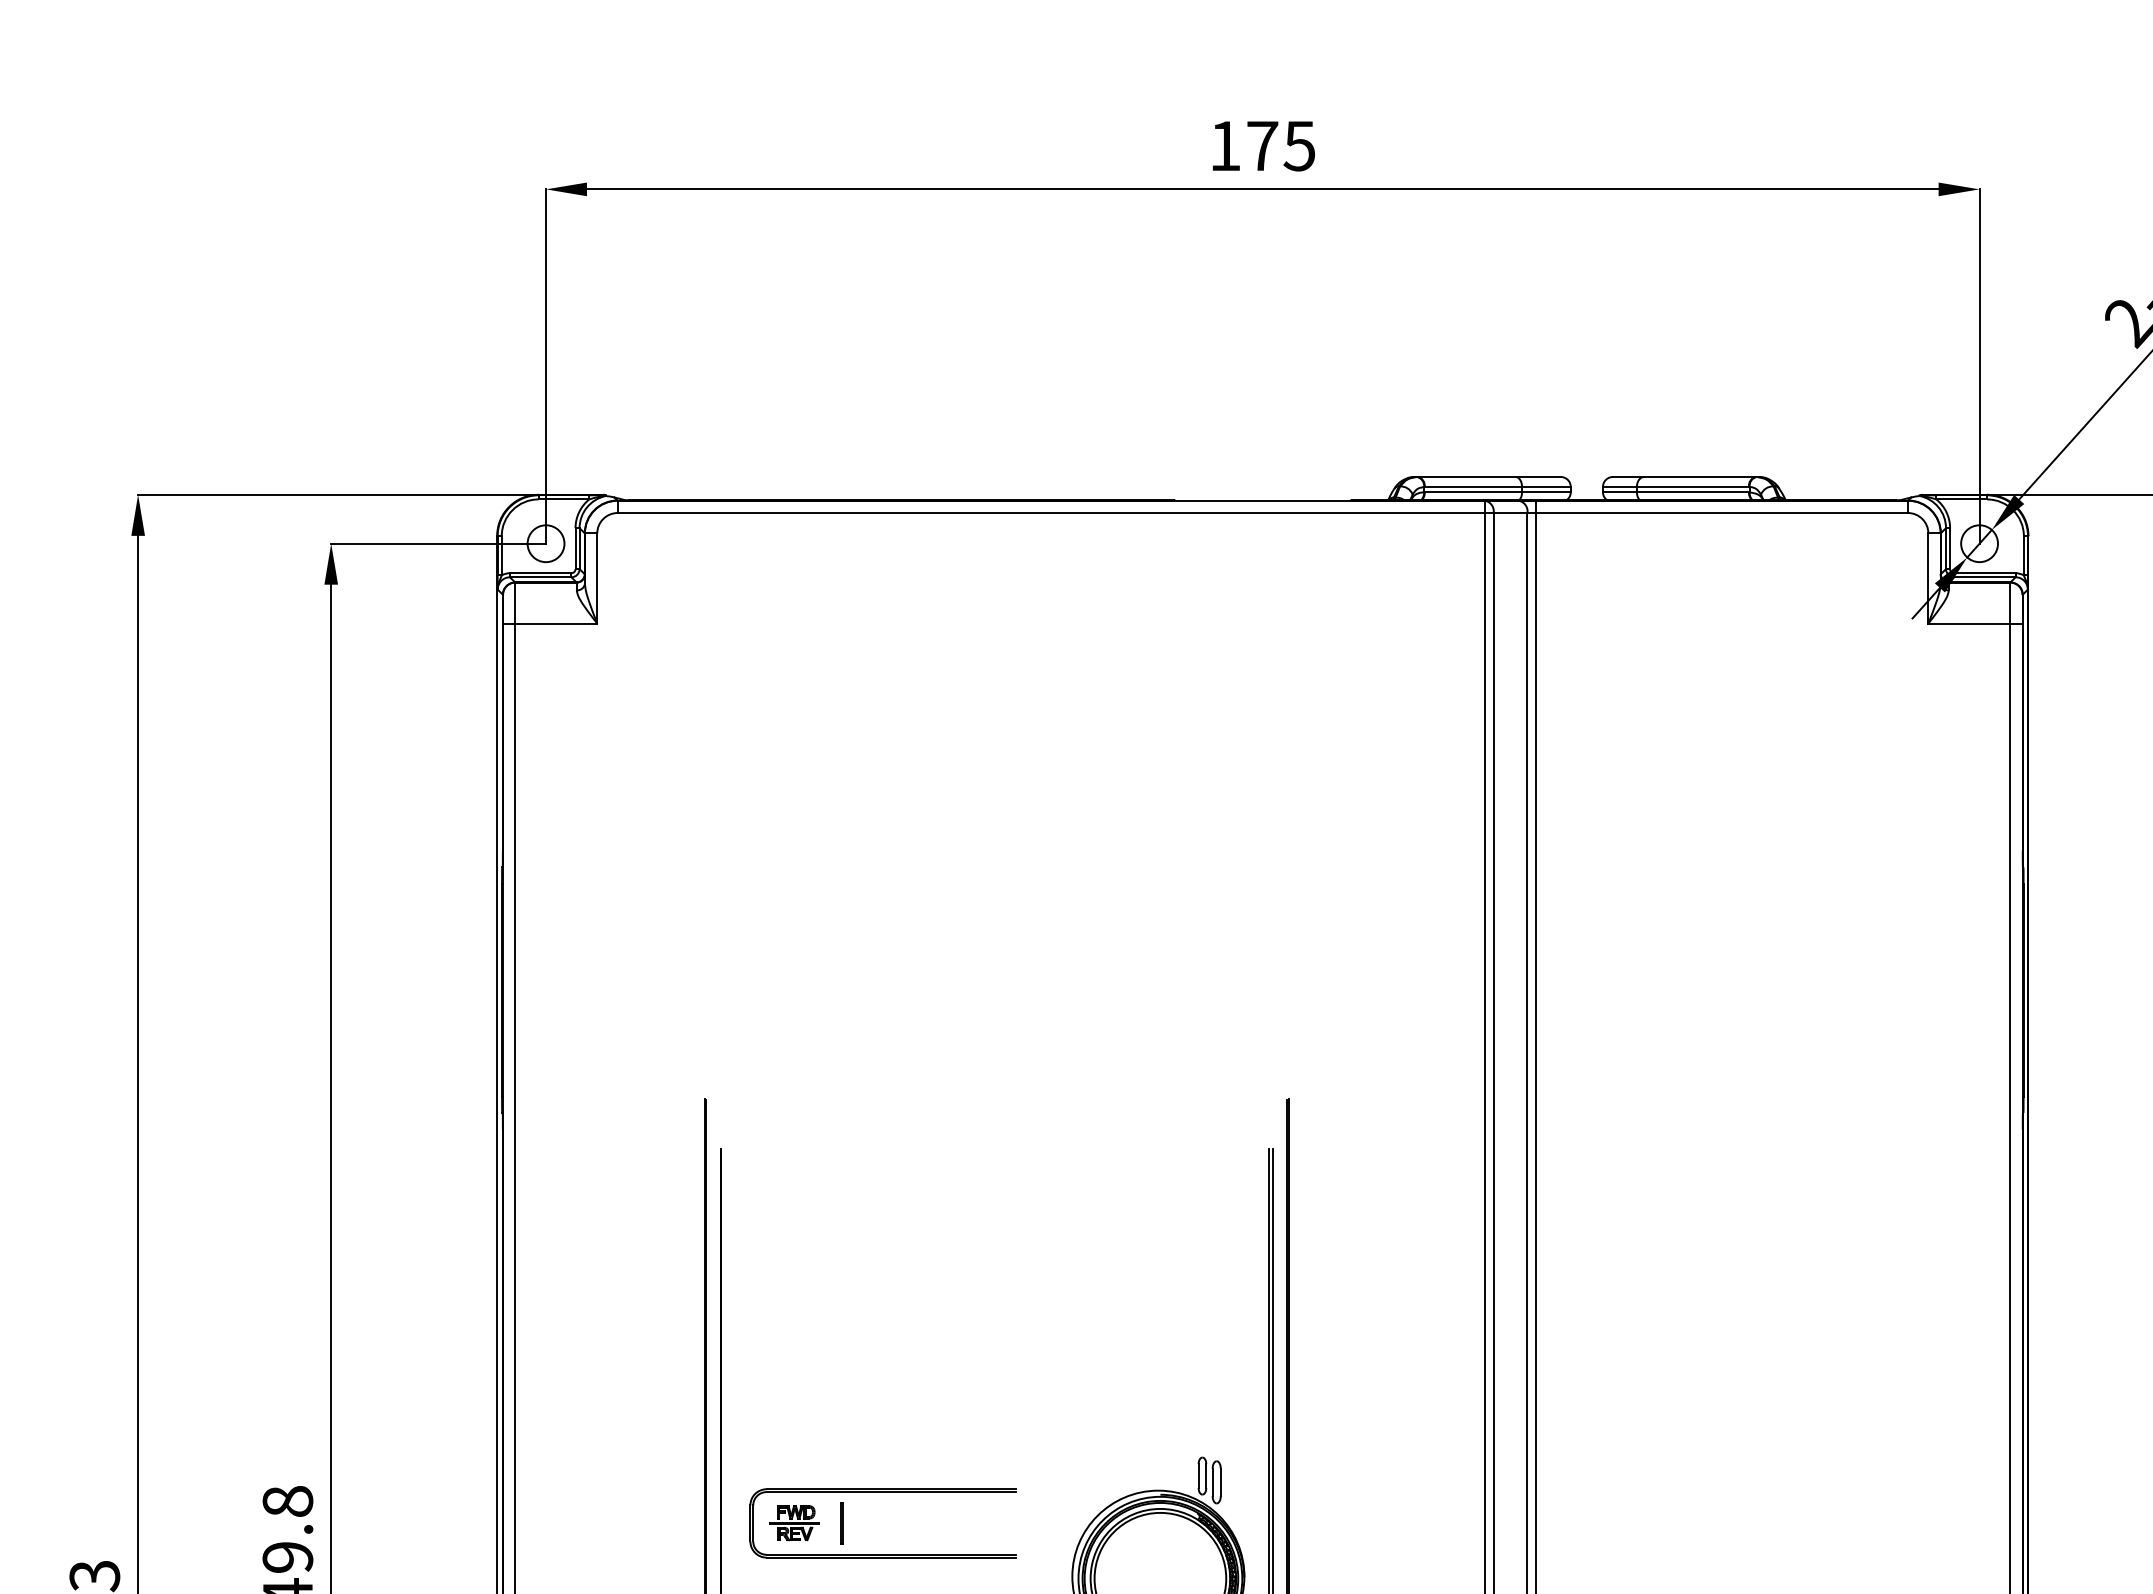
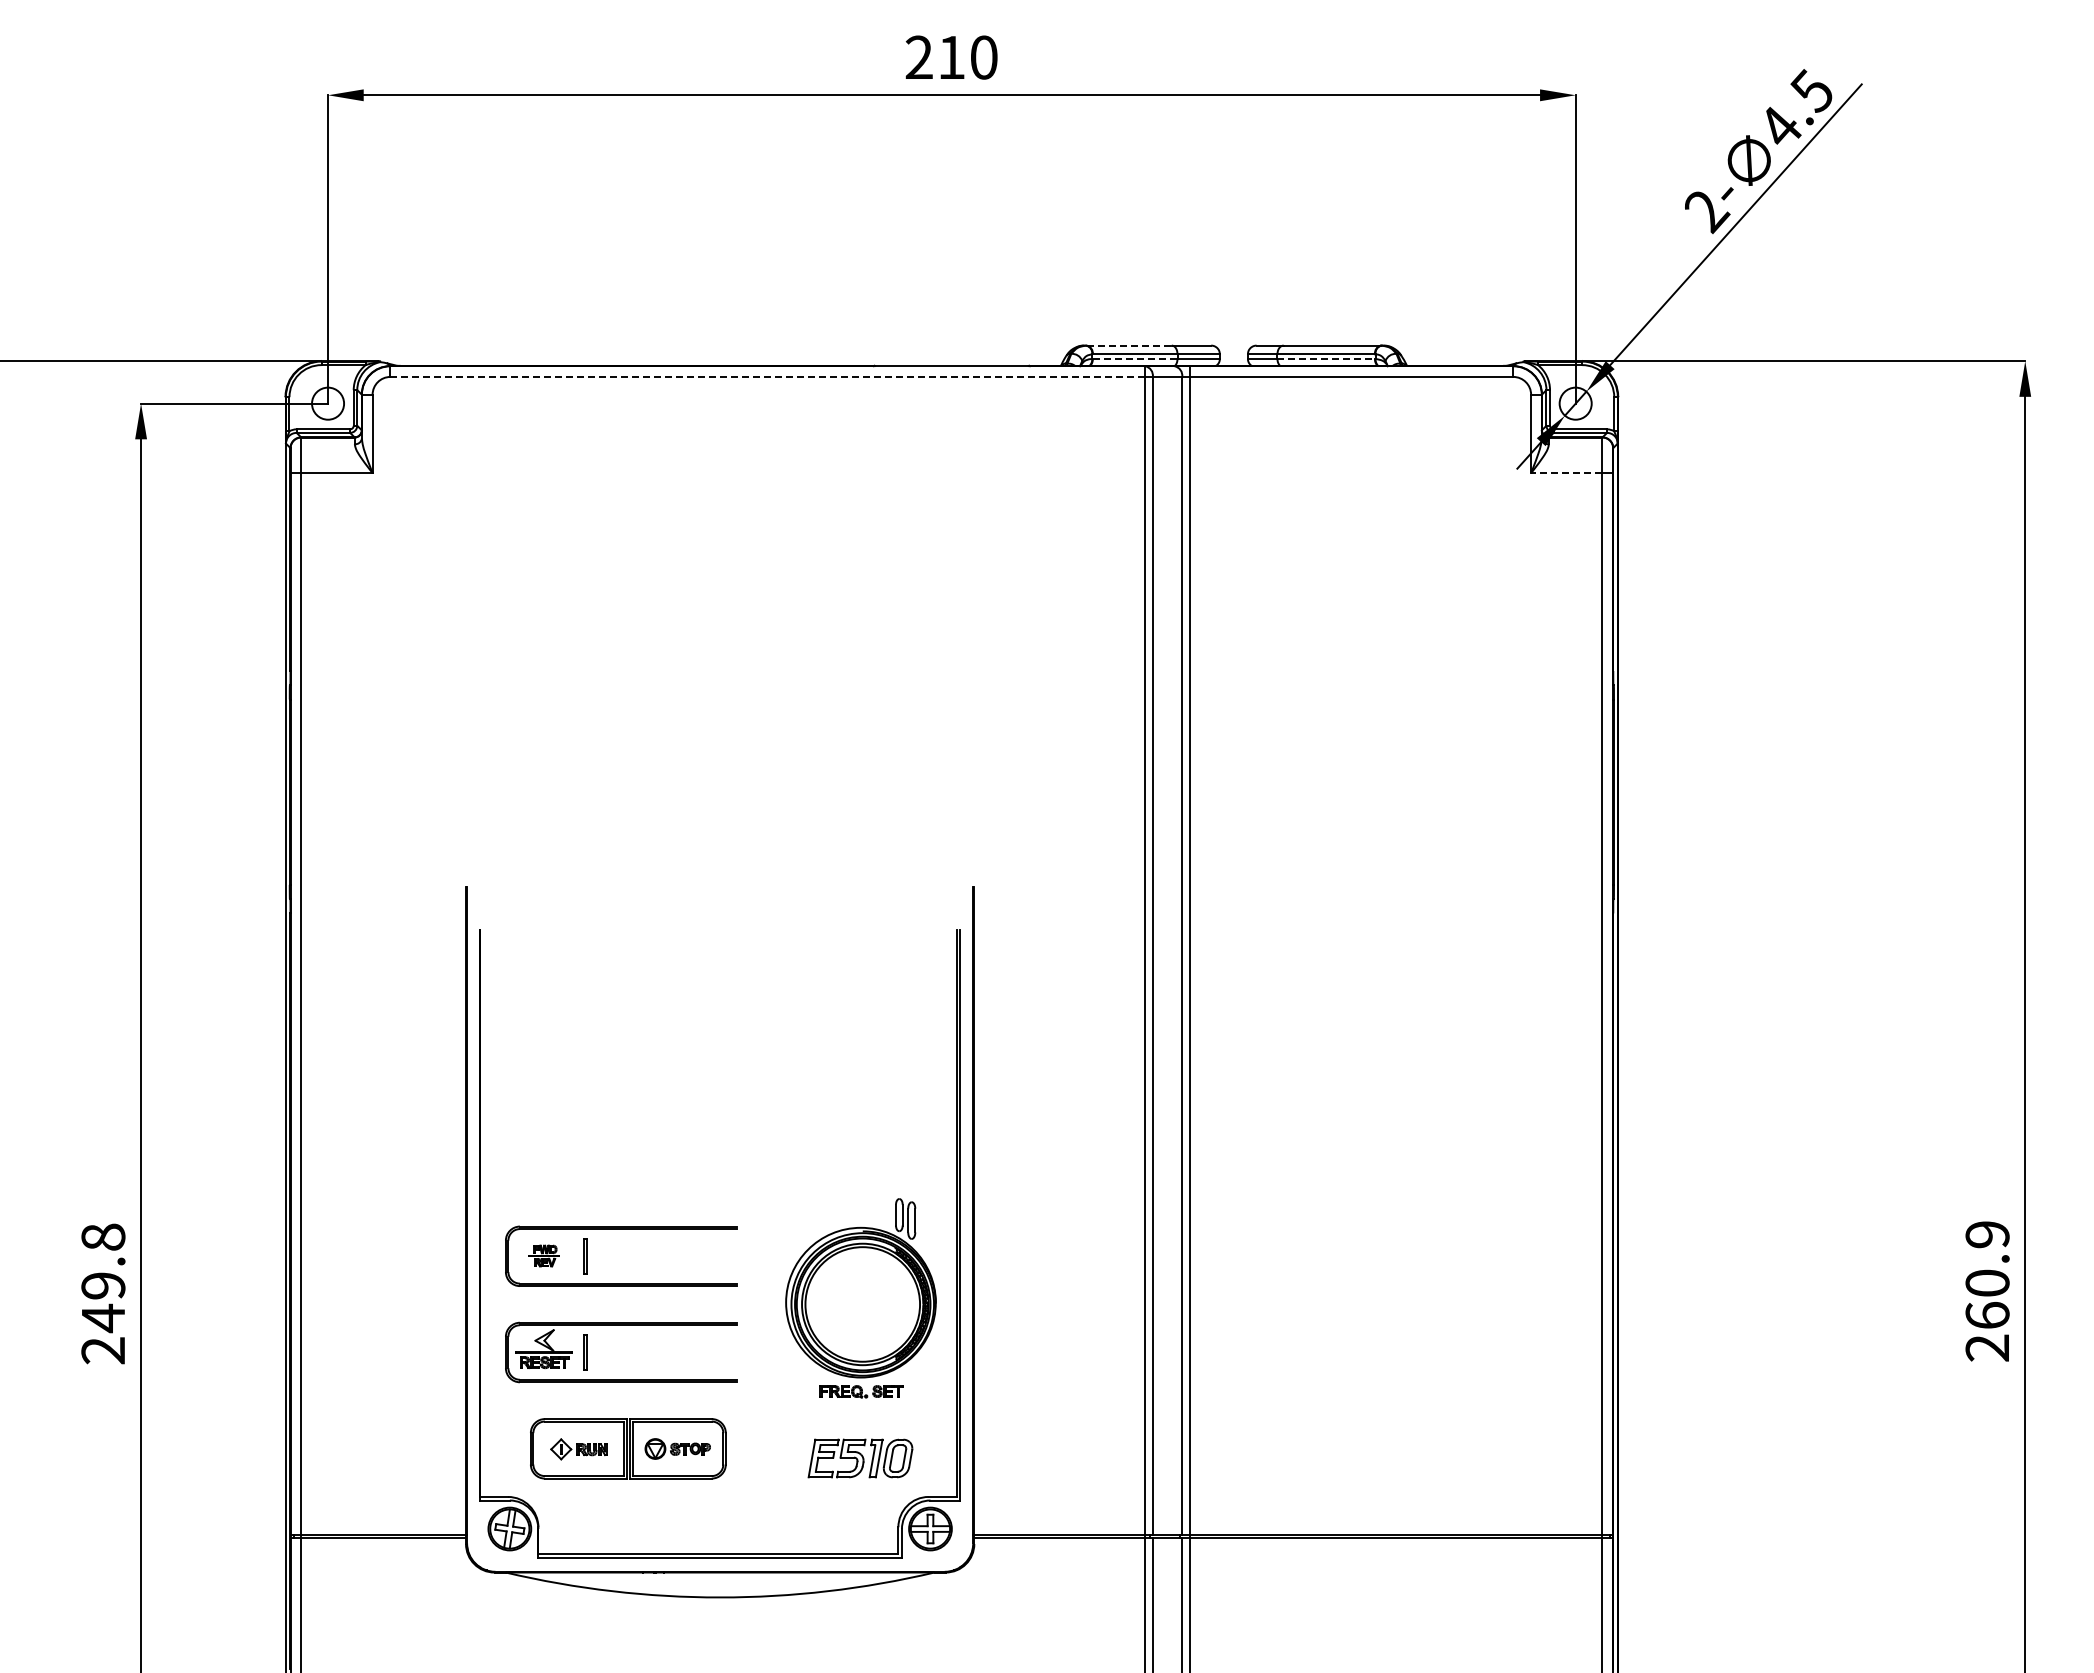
text: (1262, 145) -> (951, 57), 175 -> 210
line: (1466, 476) -> (1129, 345), solid -> dashed
line: (1473, 491) -> (1135, 358), solid -> dashed
line: (1693, 491) -> (1326, 358), solid -> dashed
line: (1050, 512) -> (767, 376), solid -> dashed
line: (1969, 623) -> (1566, 473), solid -> dashed
part: (794, 1522) -> (544, 1255), size x0.7

